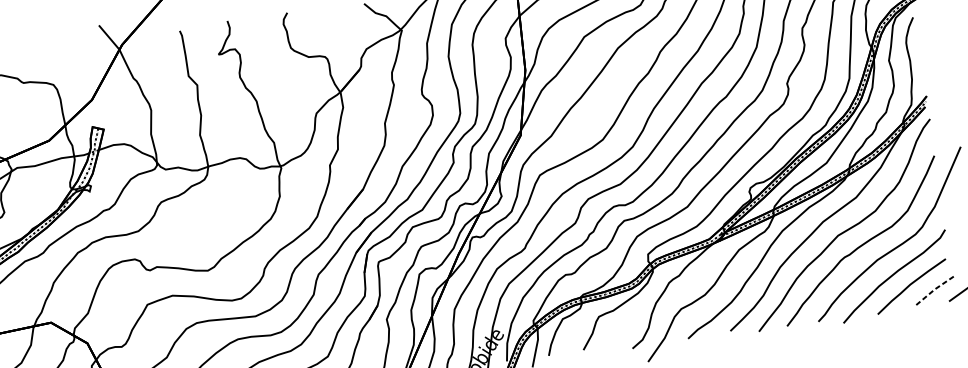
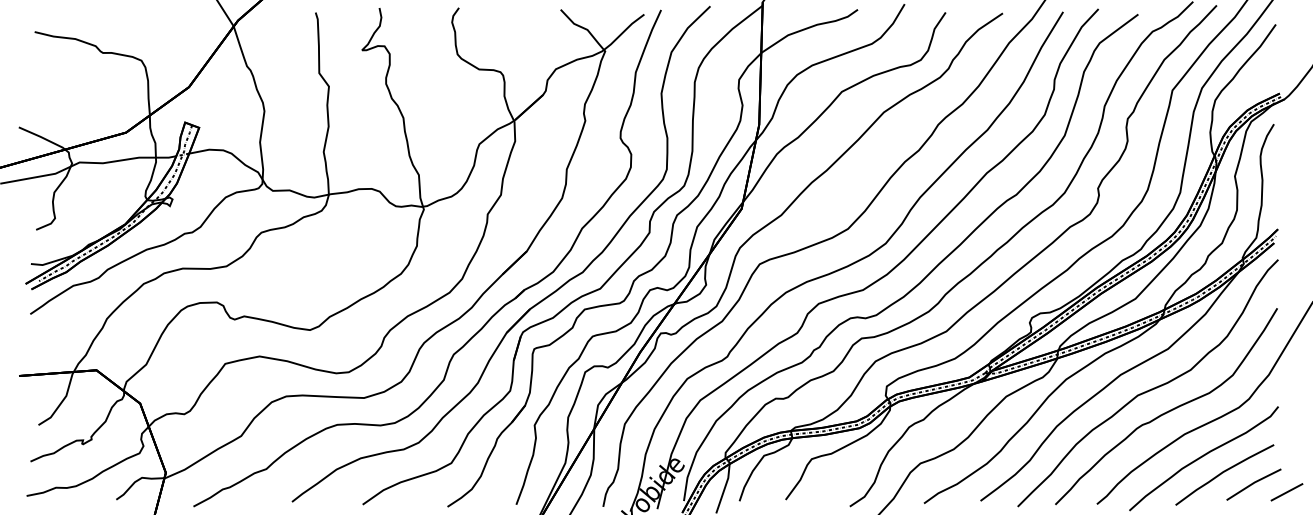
line: (934, 290) -> (1253, 483), dashed -> solid

